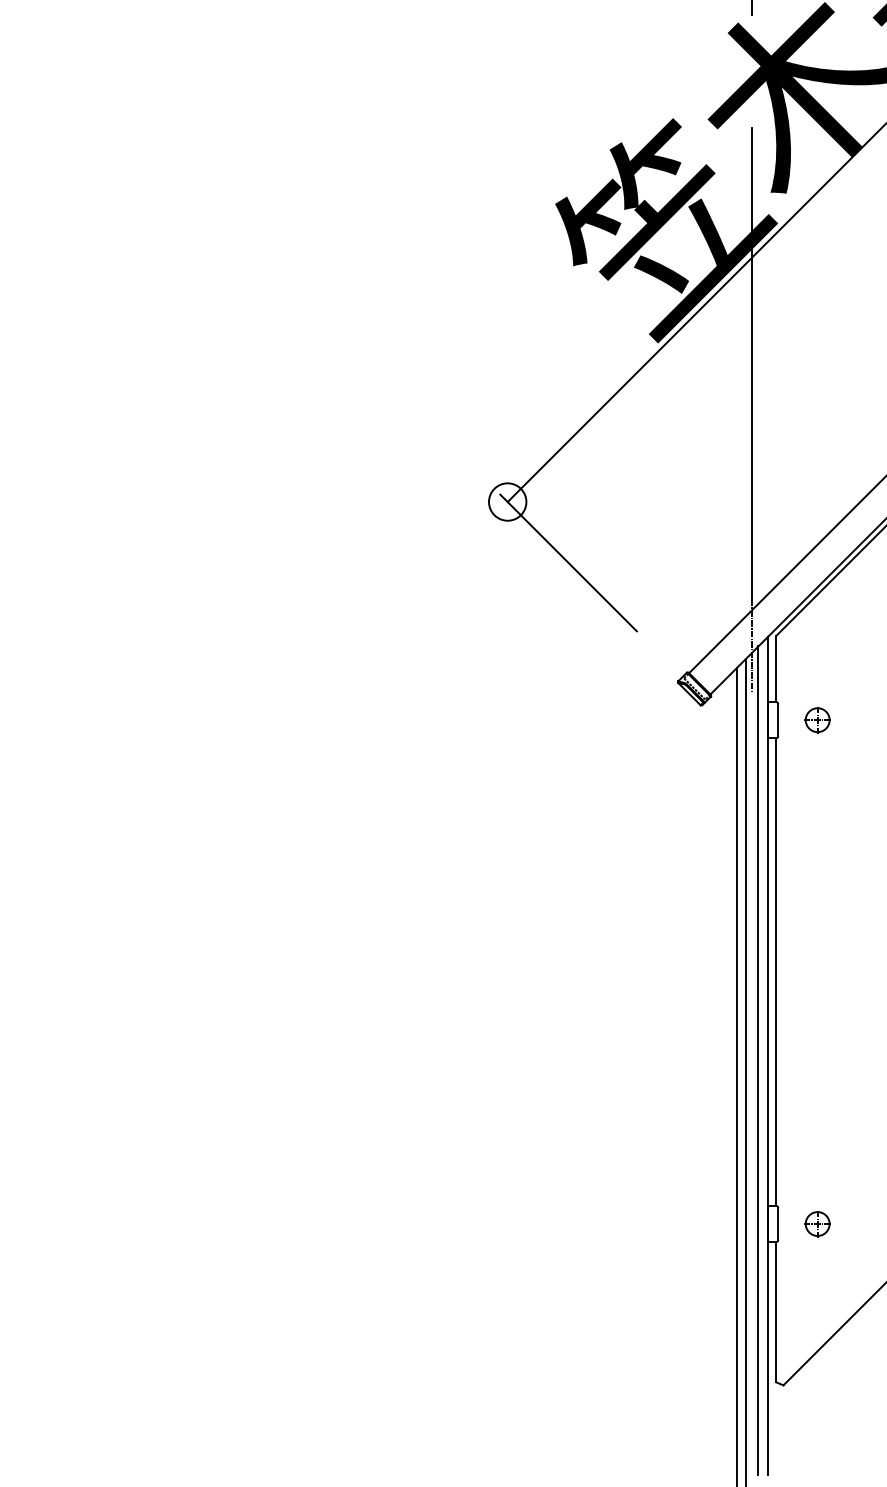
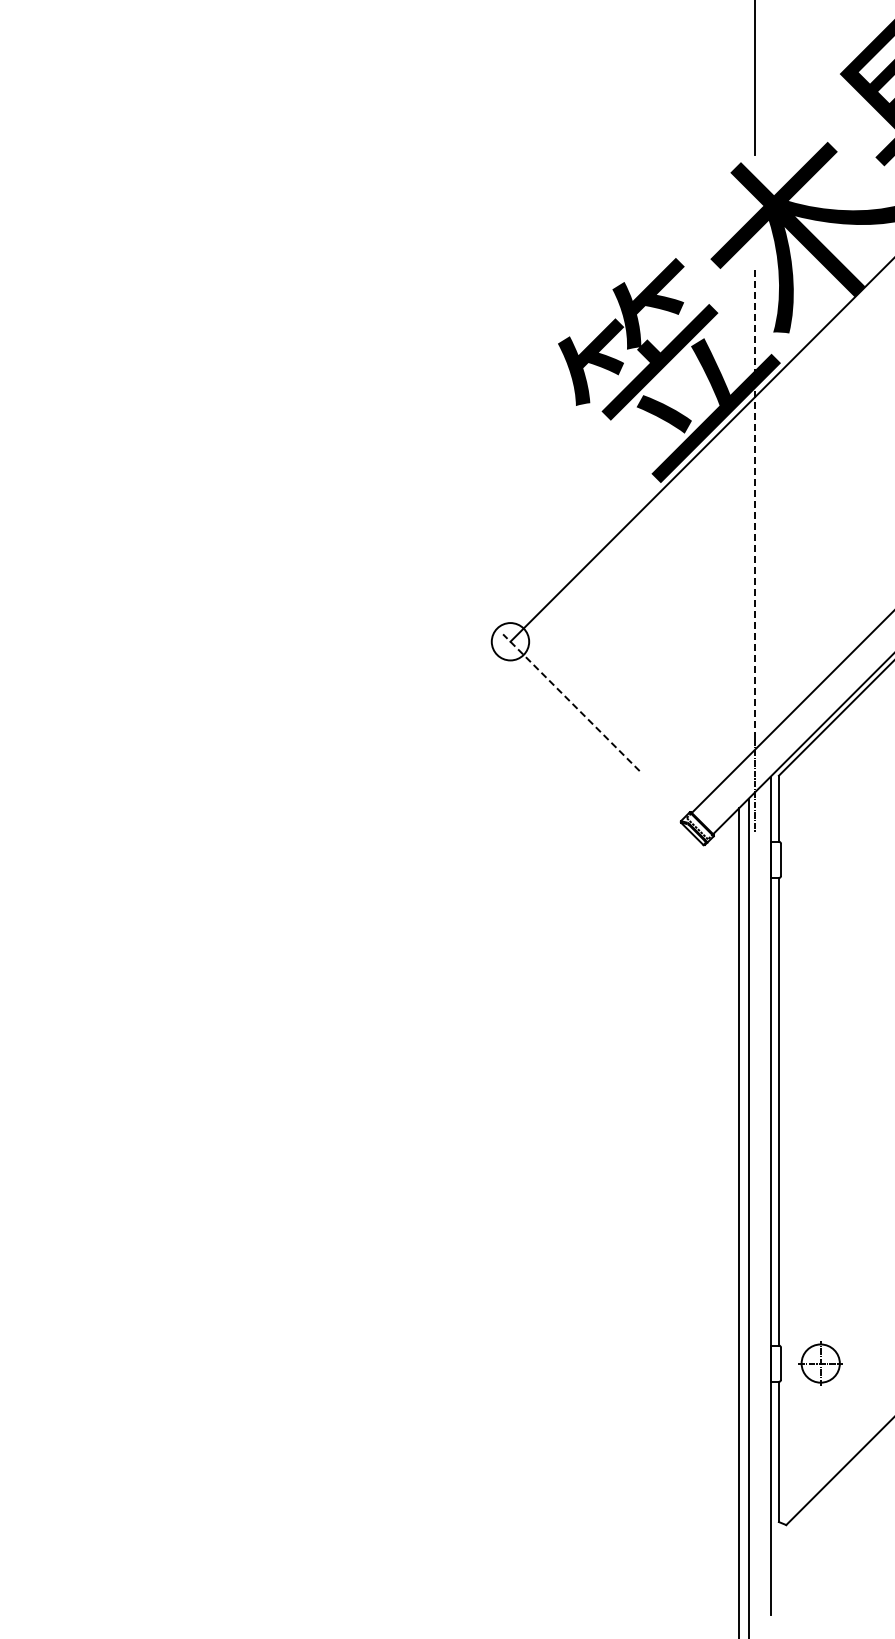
line: (752, 363) -> (755, 503), solid -> dashed
line: (568, 562) -> (571, 702), solid -> dashed
part: (816, 720) -> (819, 860), removed
line: (758, 1060) -> (761, 1200), removed
part: (816, 1223) -> (819, 1363), size x1.6

